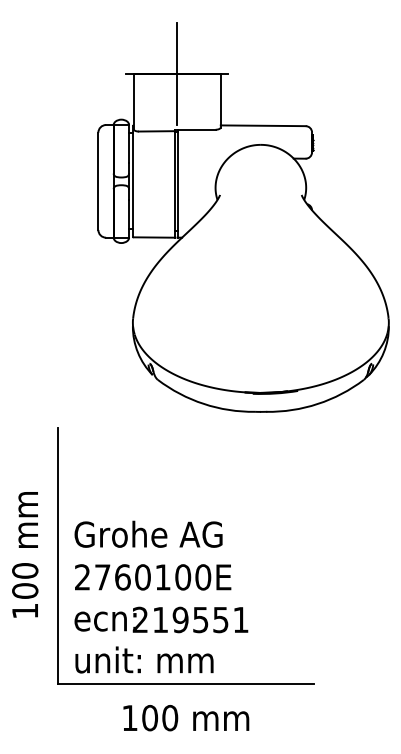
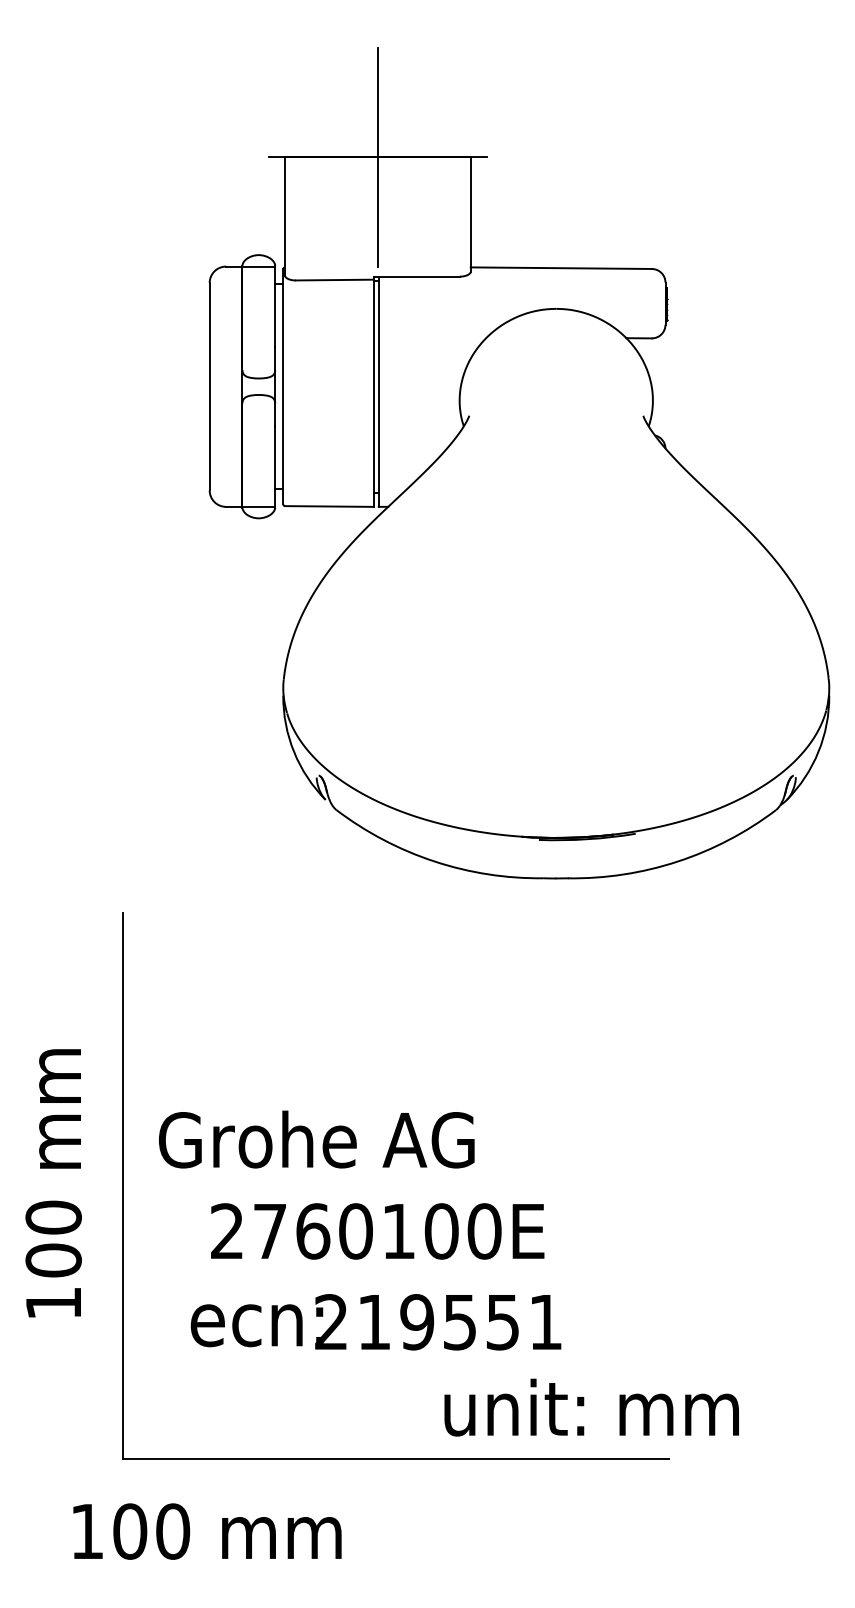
text: (153, 577) -> (378, 1231), moved
text: (161, 619) -> (376, 1321), moved
text: (144, 659) -> (591, 1406), moved
text: (186, 718) -> (207, 1532), moved

